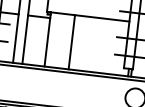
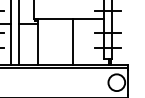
line: (72, 41) -> (73, 41), moved

